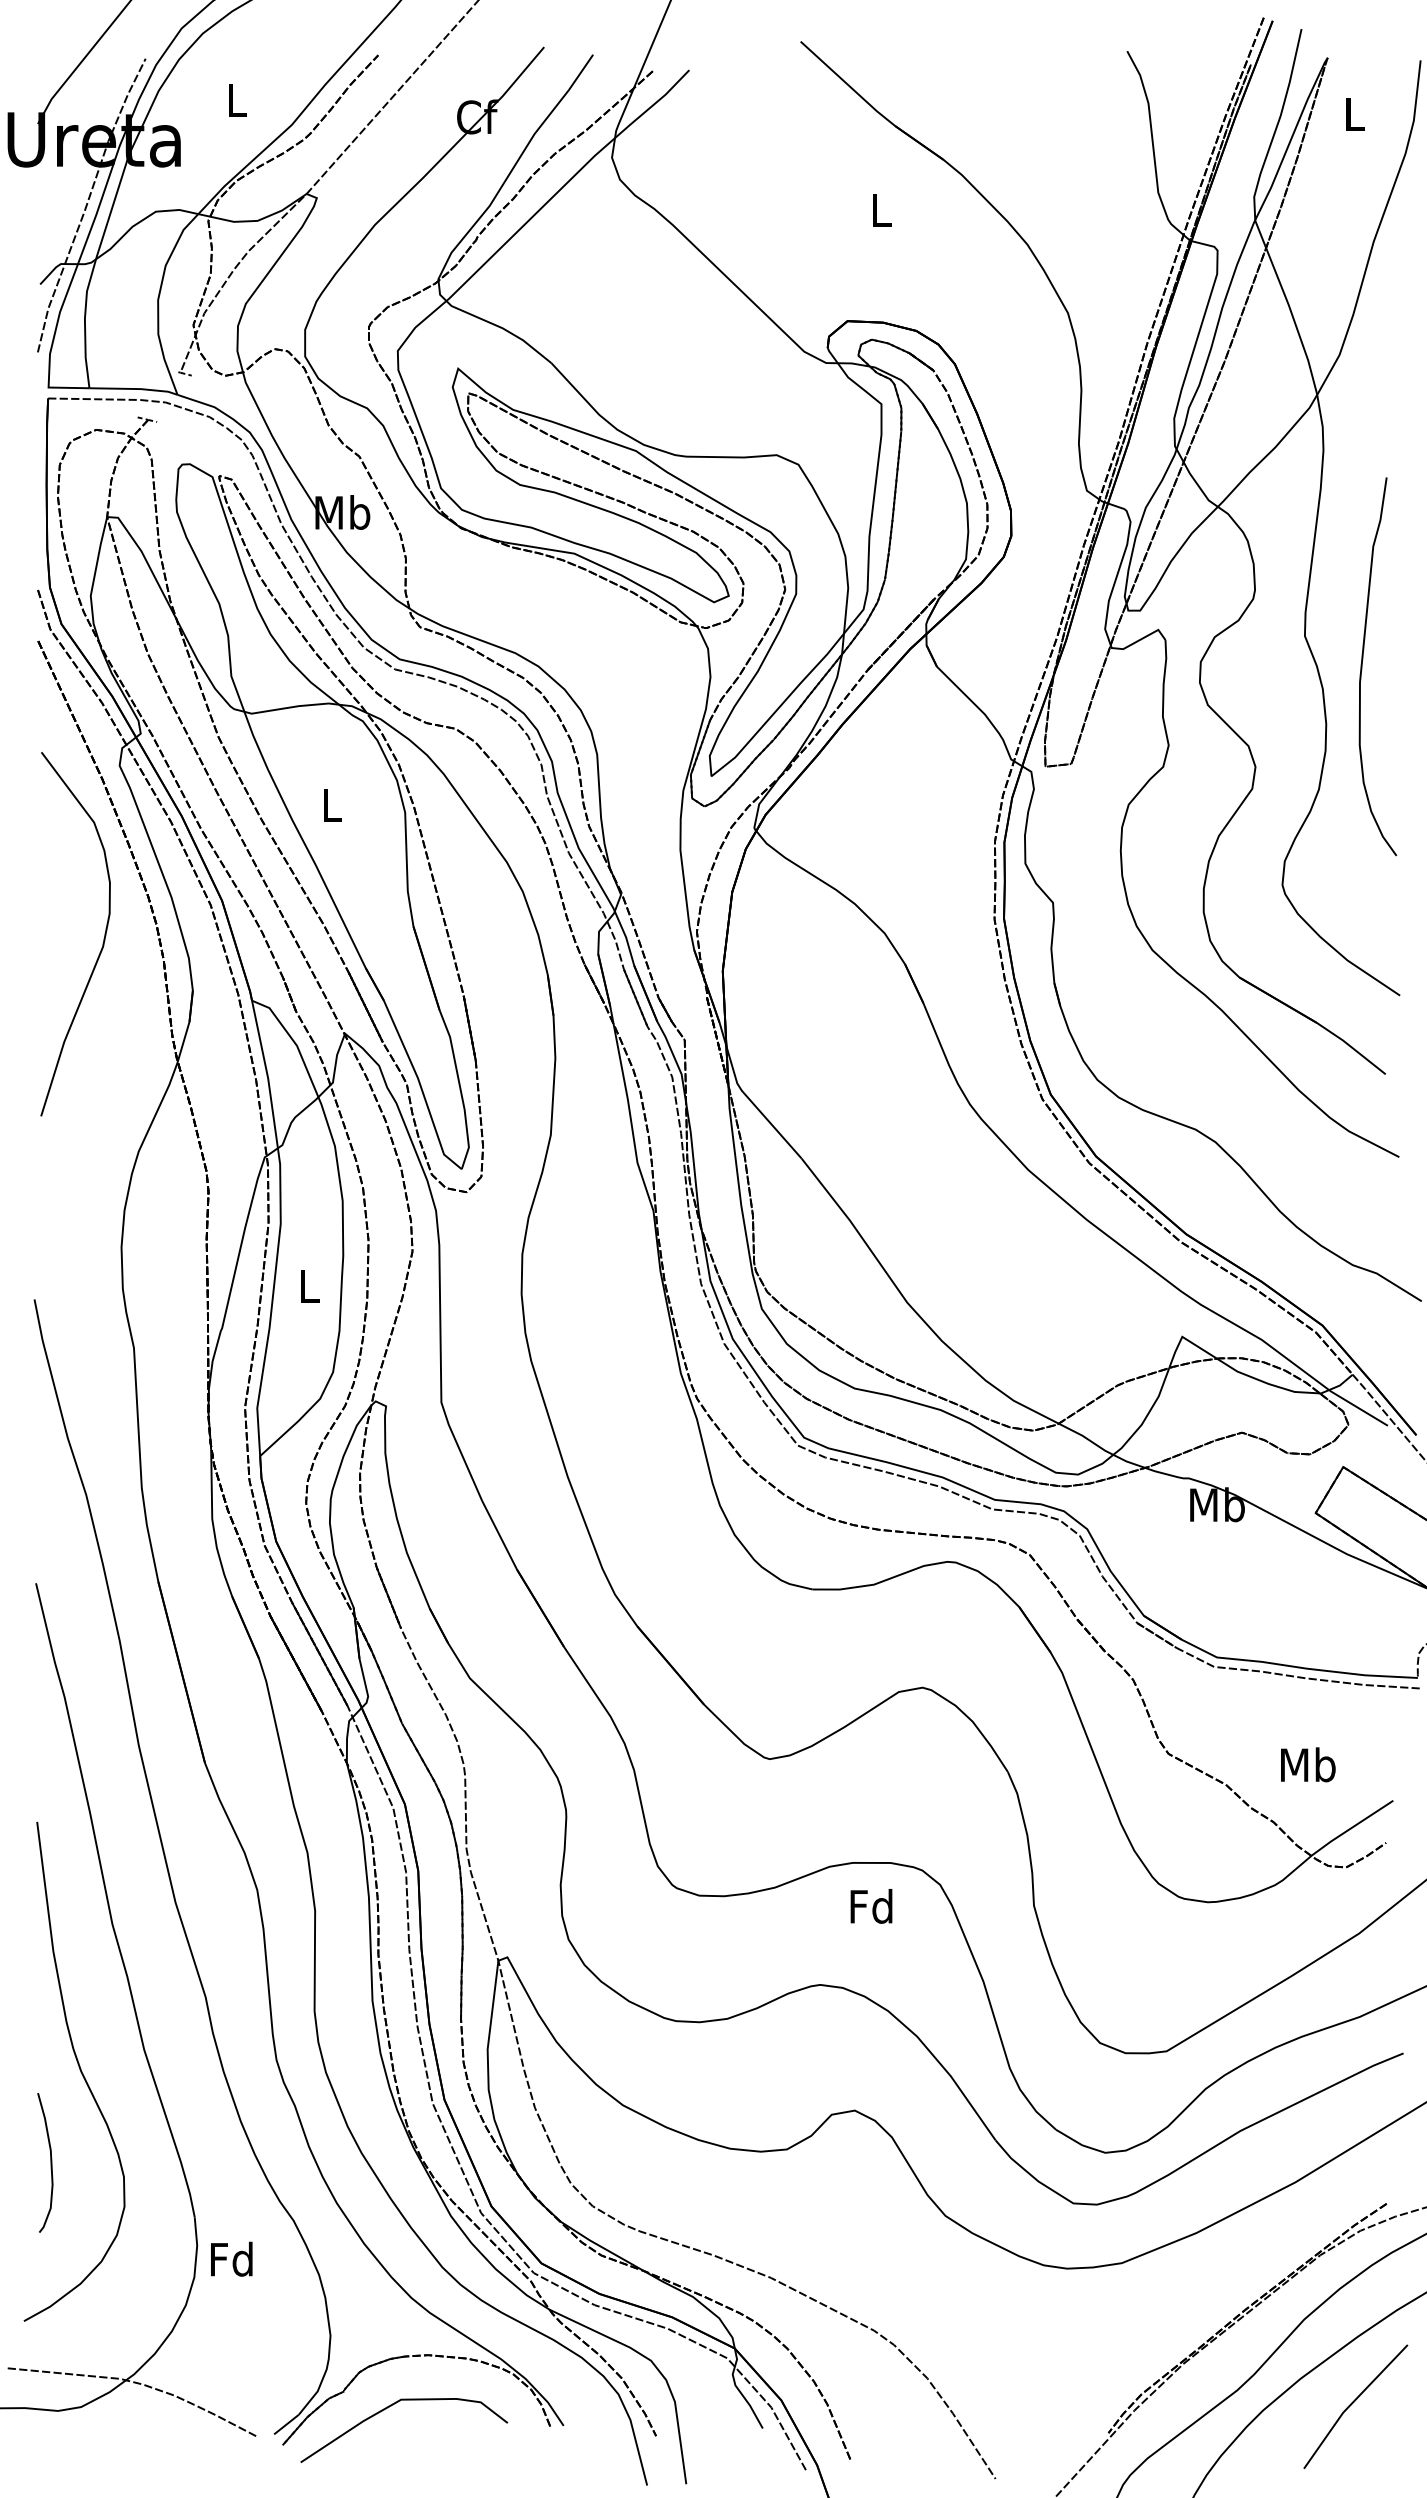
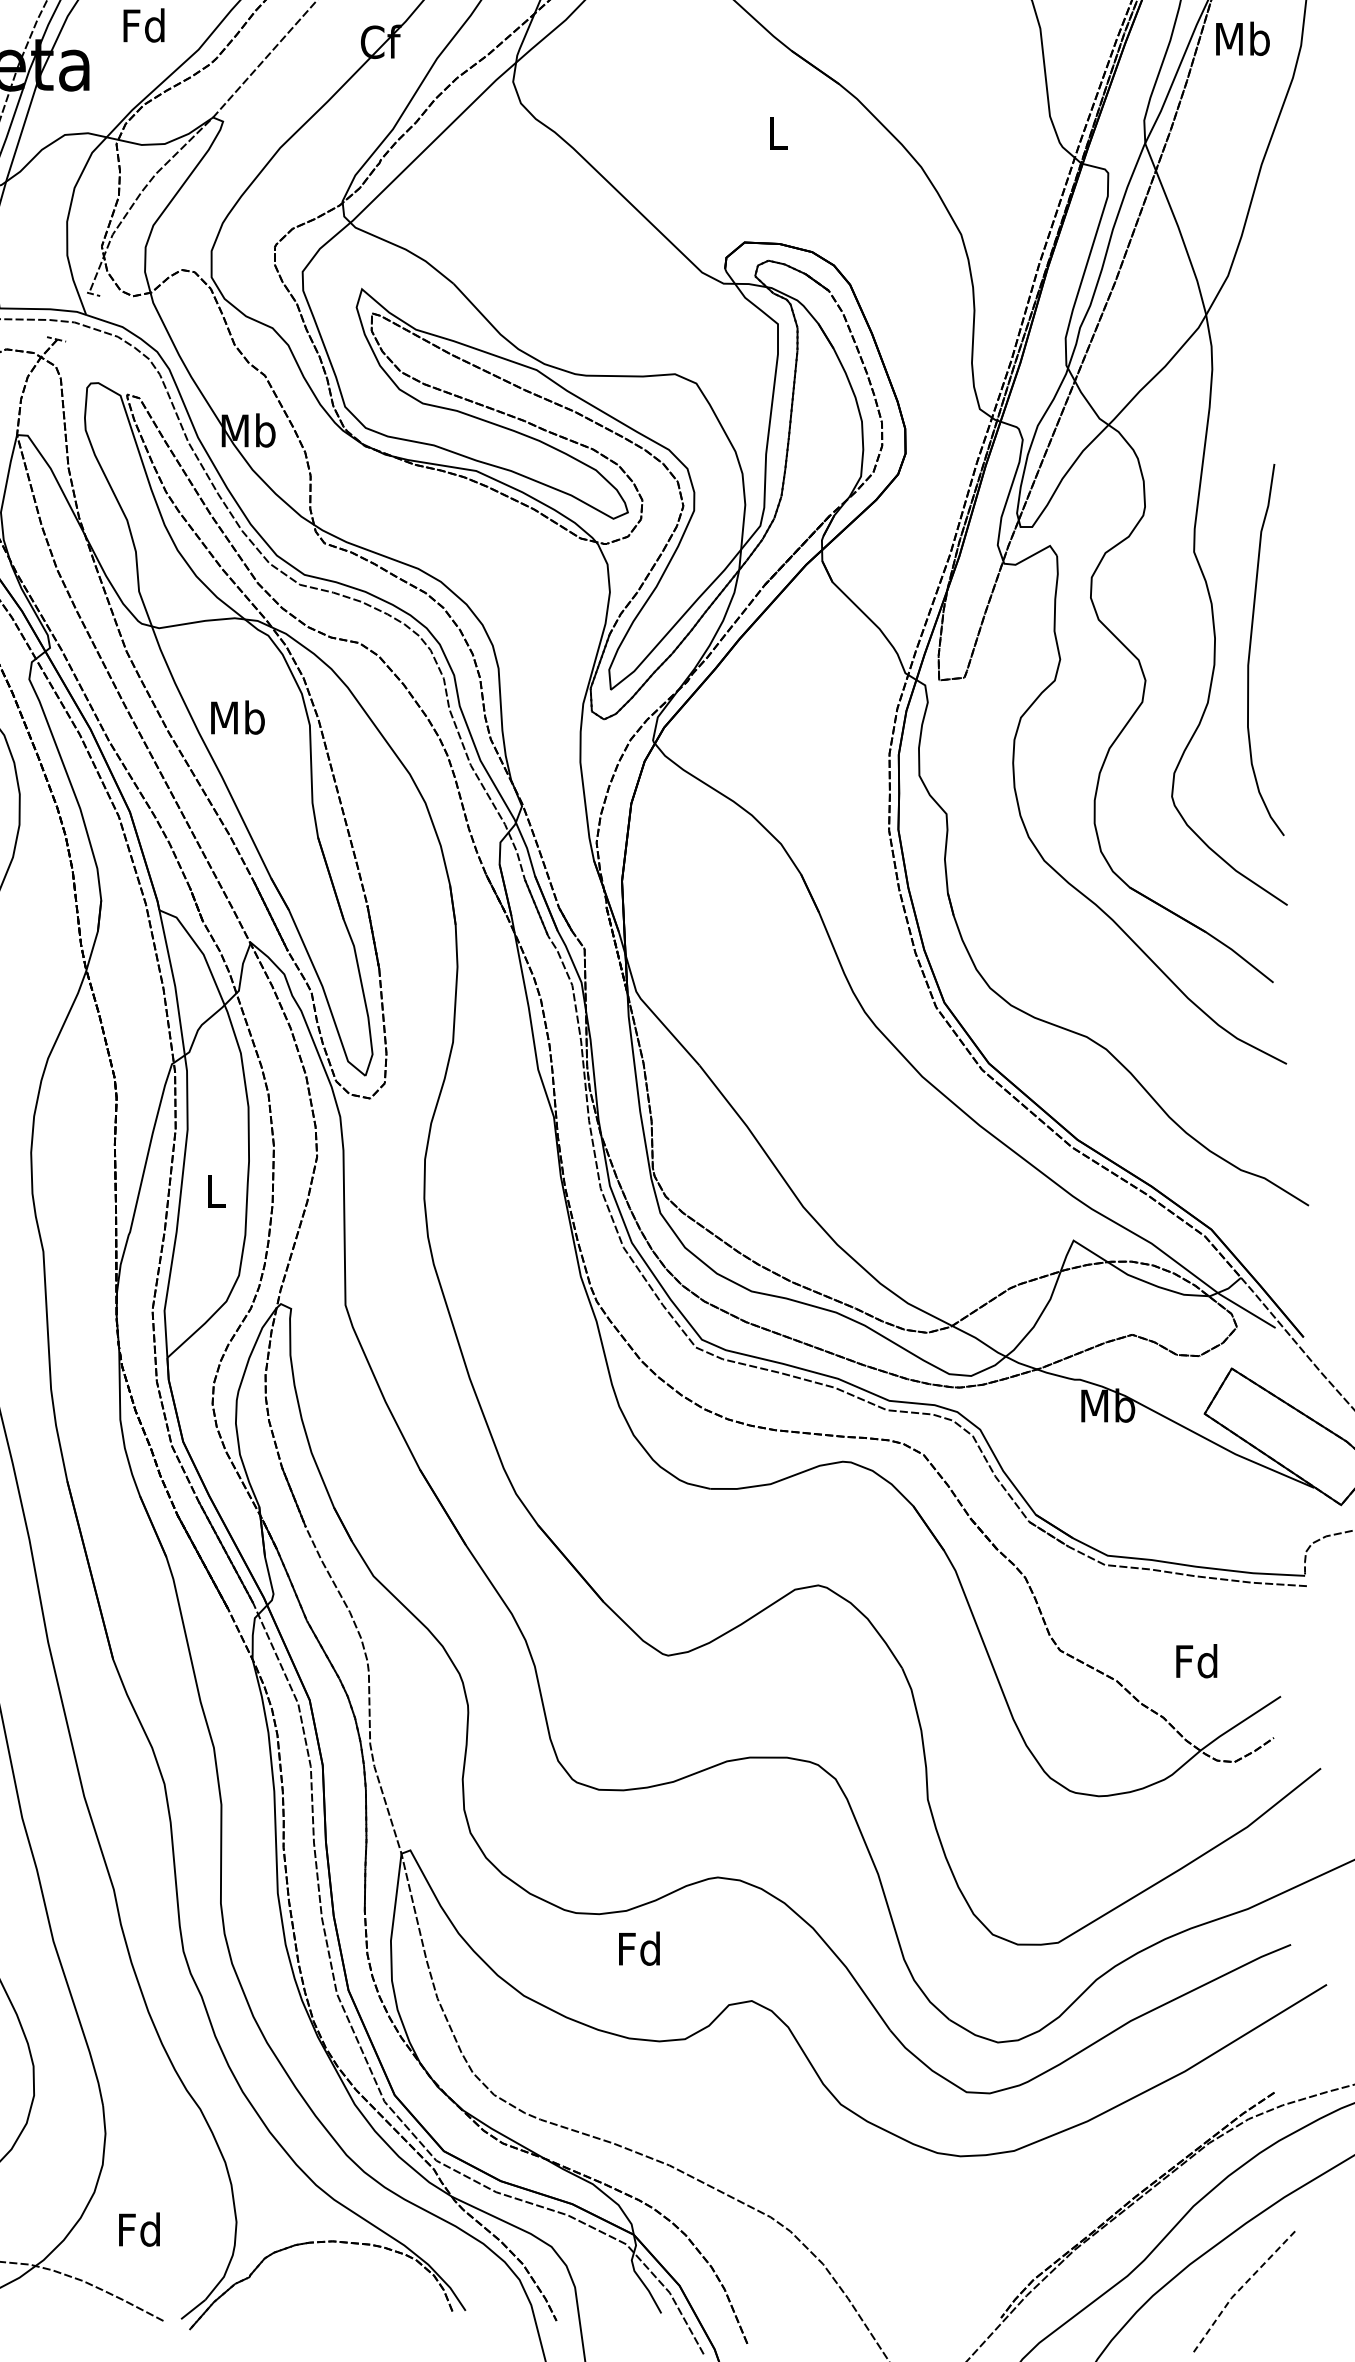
text: (236, 99) -> (144, 24), L -> Fd
text: (1354, 113) -> (1242, 38), L -> Mb
curve: (1362, 666) -> (1250, 649), moved
text: (331, 804) -> (237, 717), L -> Mb
text: (1308, 1764) -> (1197, 1660), Mb -> Fd
text: (871, 1906) -> (639, 1948), moved
text: (231, 2258) -> (139, 2228), moved
line: (1351, 2404) -> (1239, 2289), solid -> dashed
curve: (391, 2406) -> (296, 2291), removed

